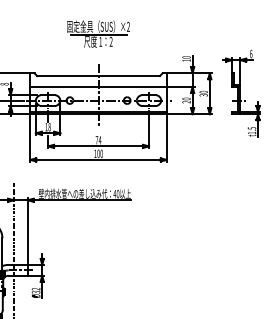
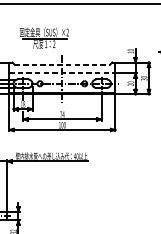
part: (98, 33) -> (44, 37), moved
line: (99, 76) -> (63, 64), solid -> dashed
line: (99, 86) -> (63, 72), solid -> dashed

